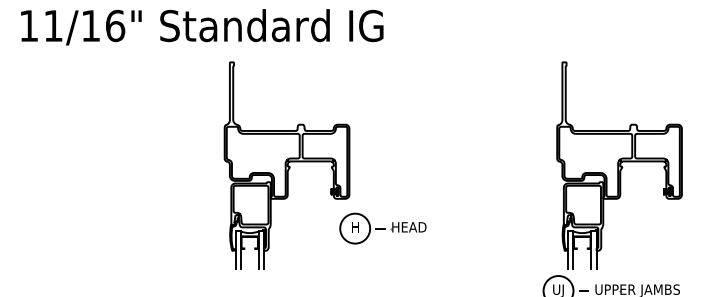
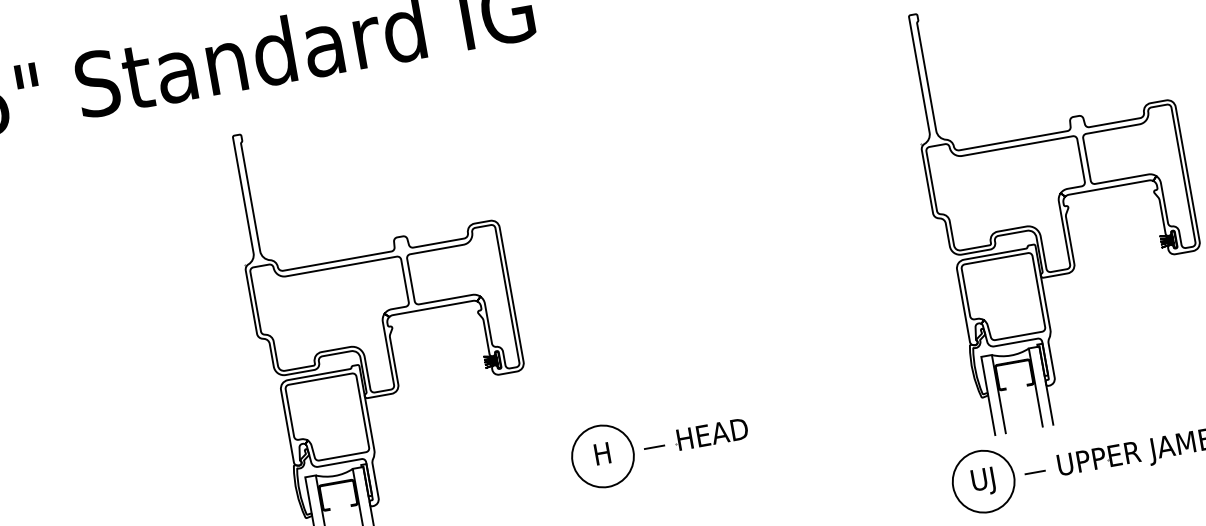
part: (382, 228) -> (658, 446), moved

